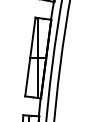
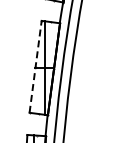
line: (30, 56) -> (35, 66), solid -> dashed

